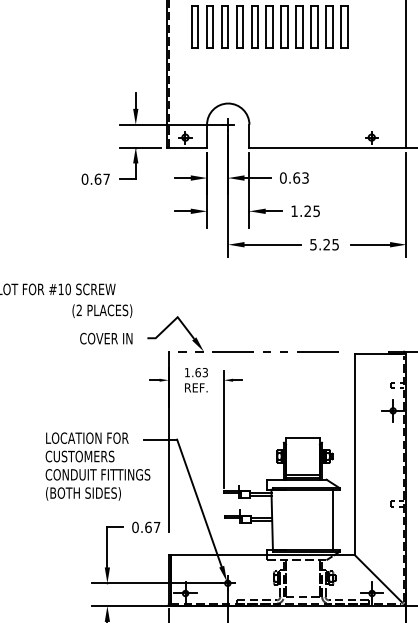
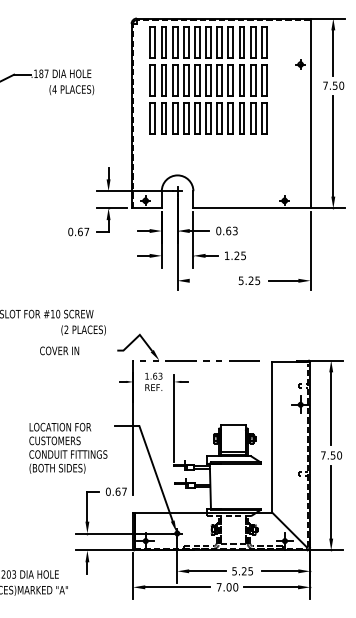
line: (272, 244) -> (210, 280), removed
text: (106, 338) -> (59, 350), moved
text: (98, 465) -> (68, 447), moved
line: (332, 518) -> (255, 485), removed

